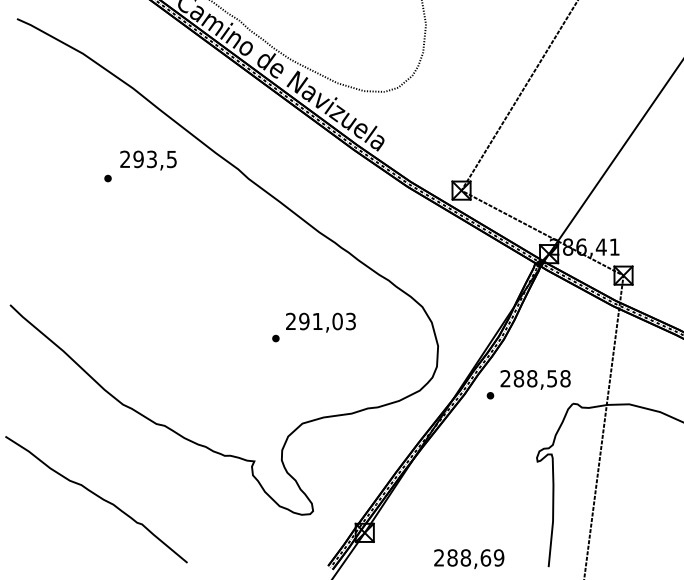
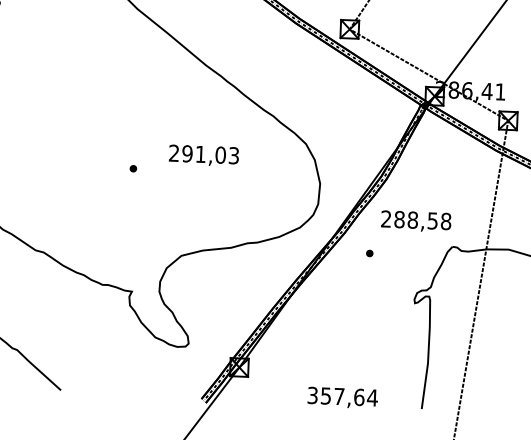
part: (275, 338) -> (133, 168), moved
part: (490, 395) -> (369, 253), moved
text: (469, 557) -> (343, 396), 288,69 -> 357,64

